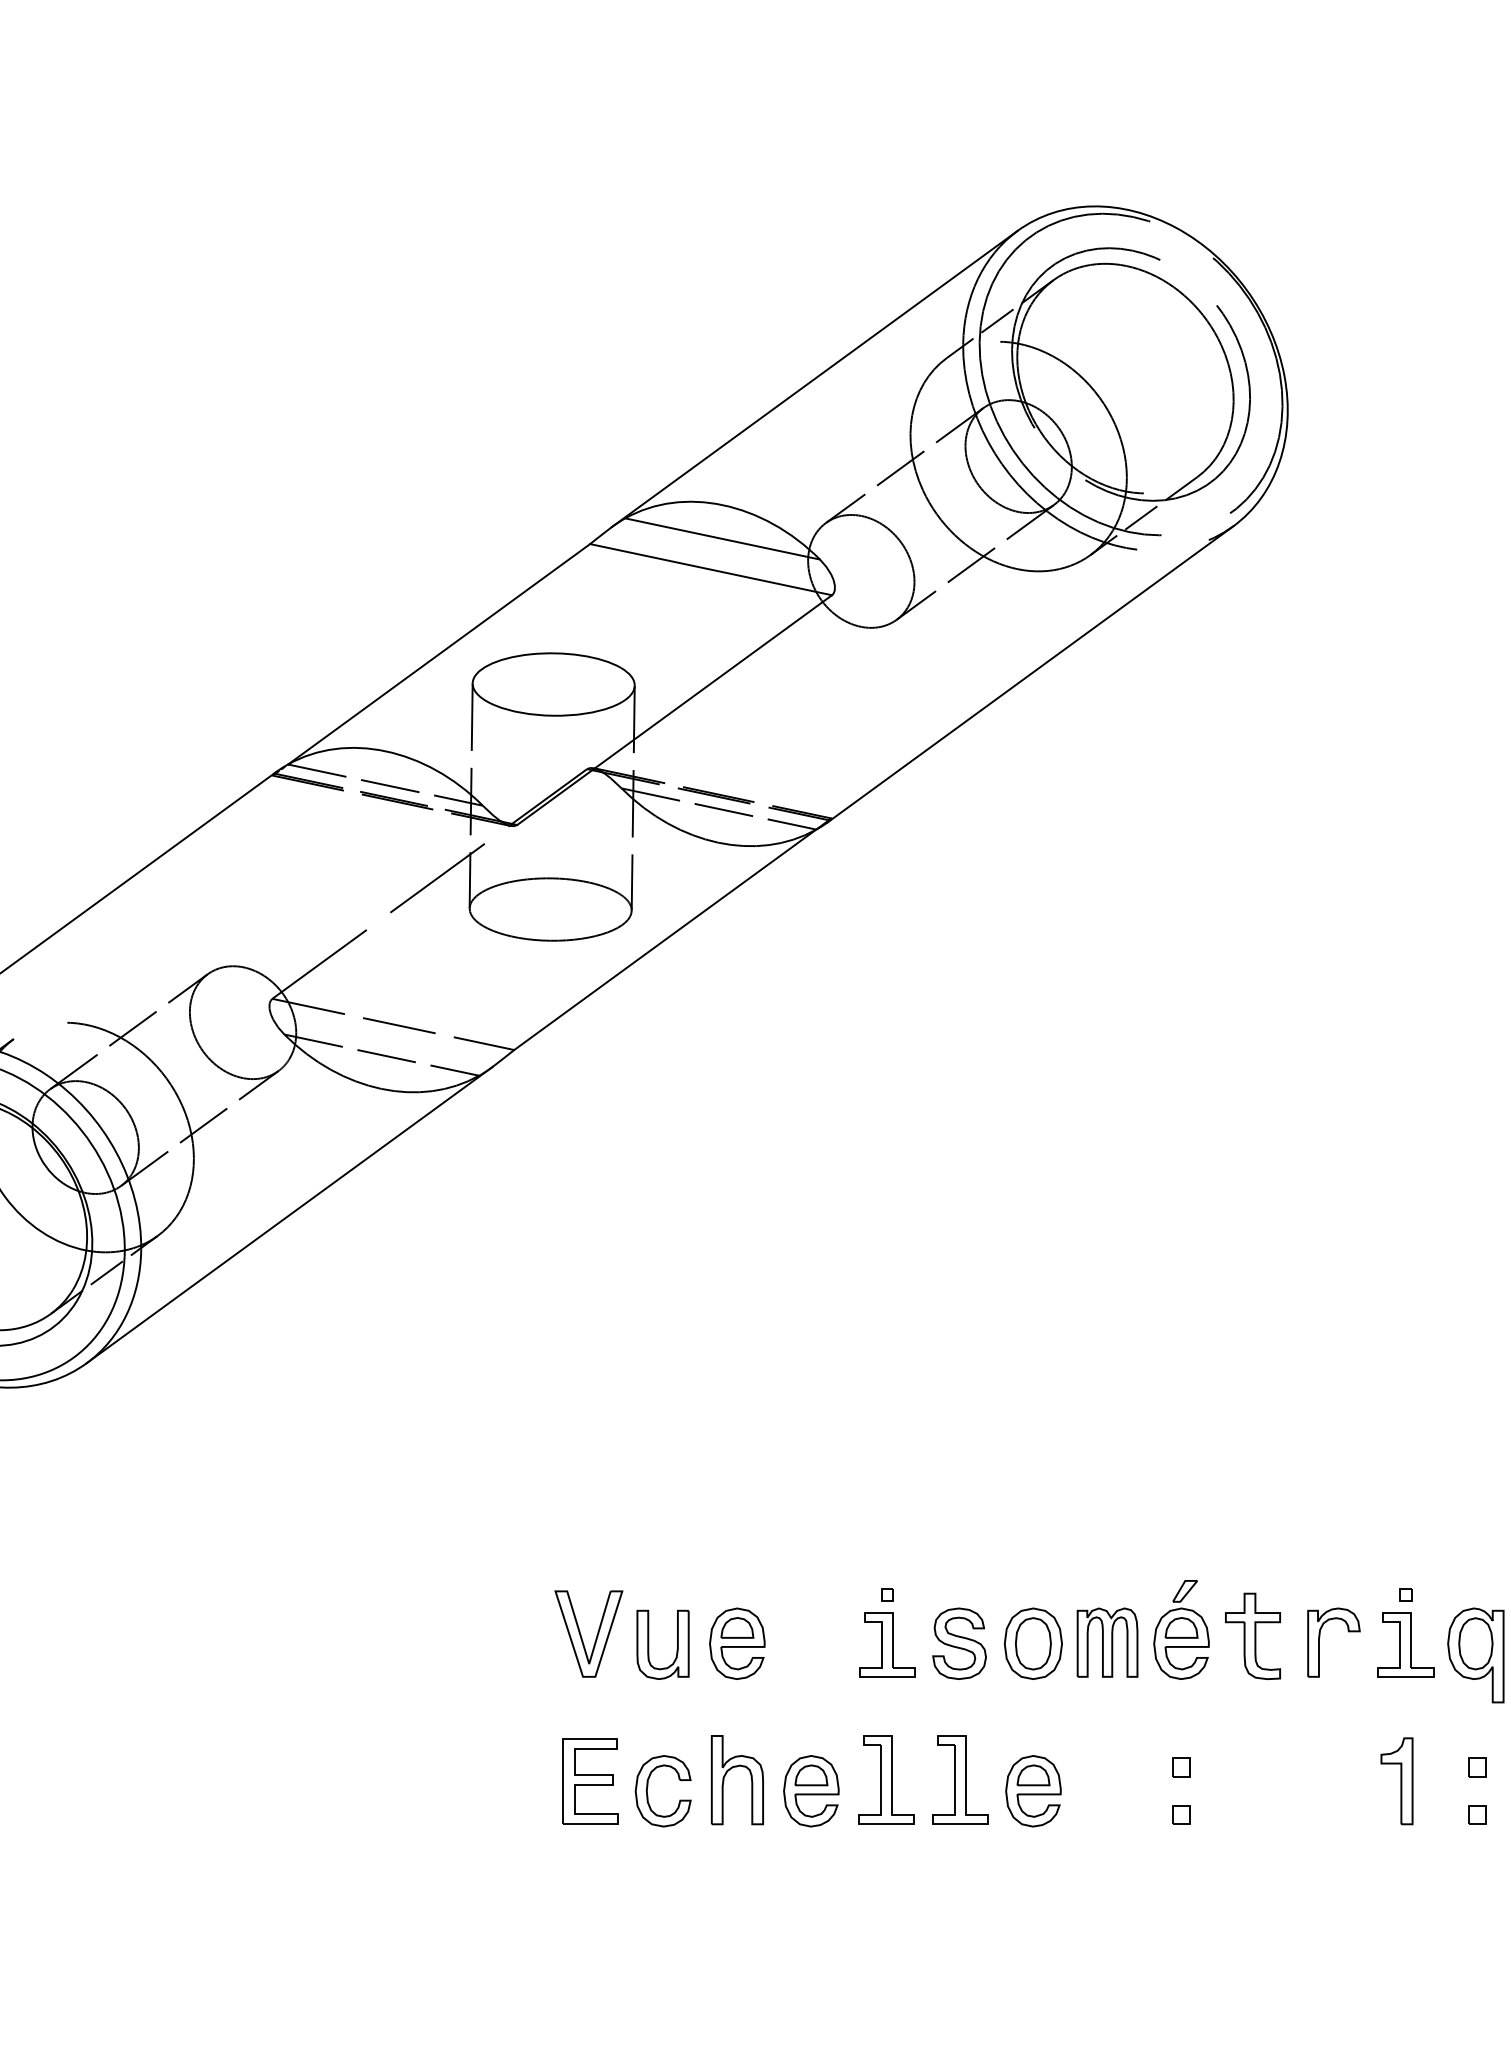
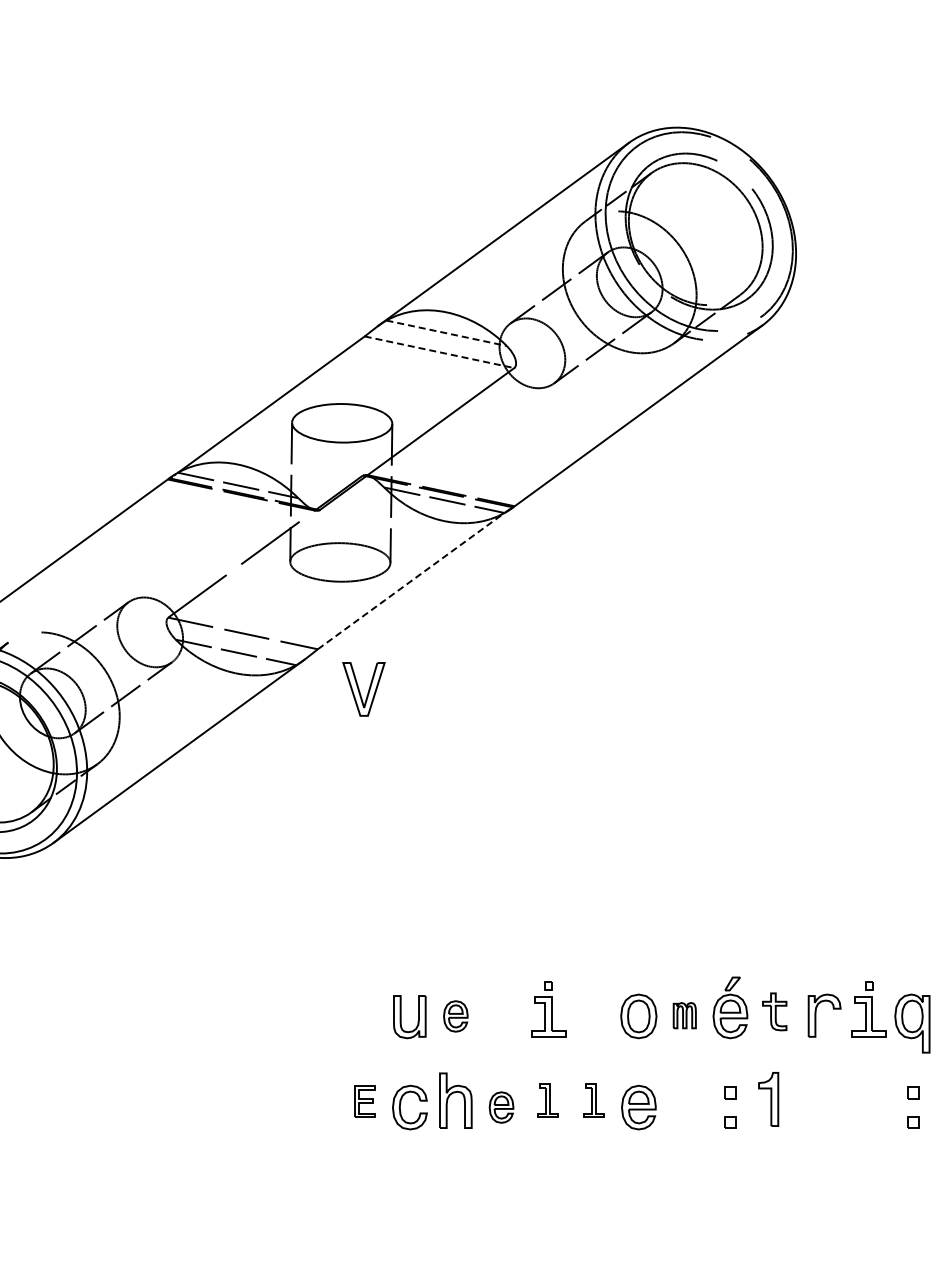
line: (722, 539) -> (446, 333), solid -> dashed
line: (712, 570) -> (440, 352), solid -> dashed
line: (672, 933) -> (415, 577), solid -> dashed
part: (588, 1634) -> (363, 689), moved
part: (1252, 1635) -> (774, 1011), size x0.7
part: (1107, 1642) -> (684, 1015), size x0.6
part: (736, 1643) -> (455, 1016), size x0.7
part: (958, 1643) -> (592, 1016), removed
part: (885, 1779) -> (547, 1100), size x0.6
part: (960, 1779) -> (593, 1100), size x0.6
part: (589, 1781) -> (364, 1101), size x0.6
part: (1396, 1781) -> (768, 1099), moved
part: (811, 1791) -> (501, 1107), size x0.7

